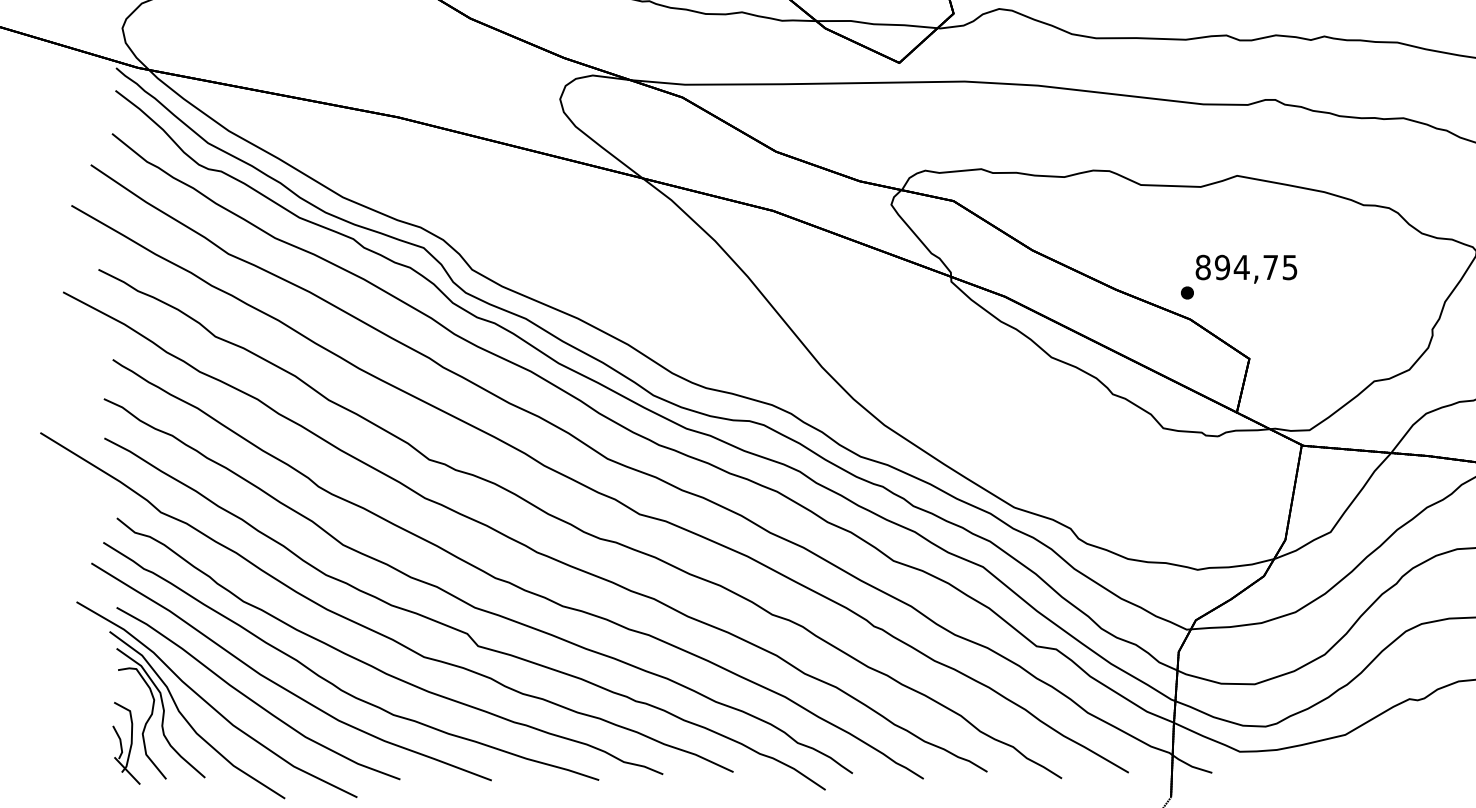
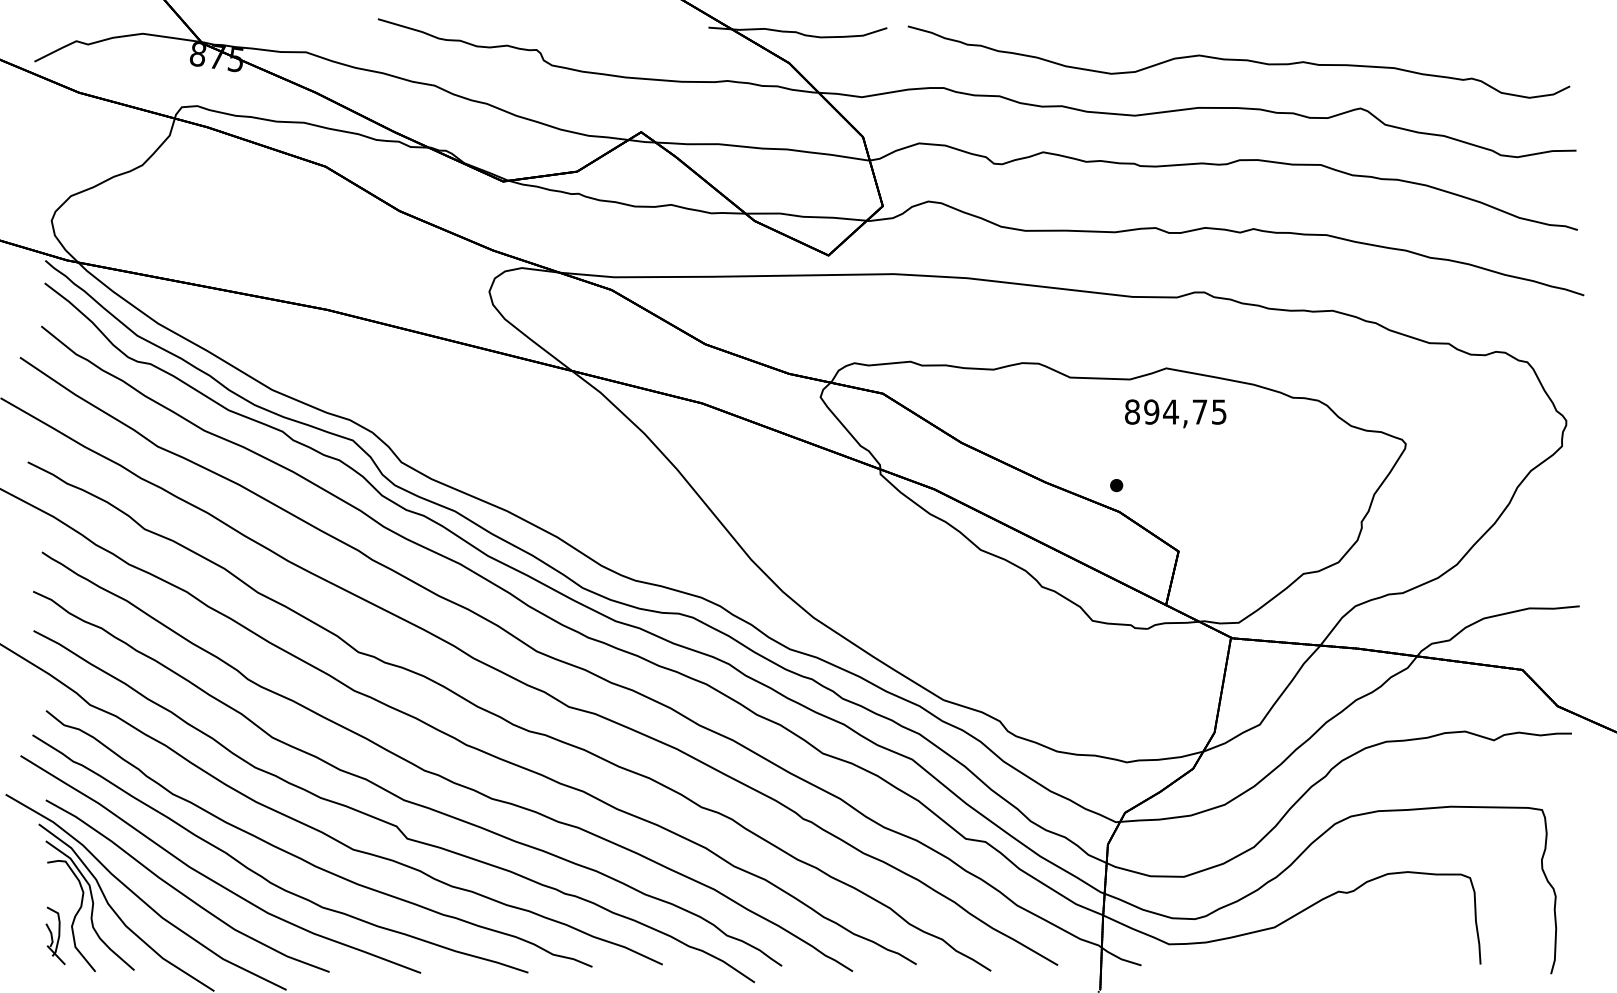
text: (1246, 268) -> (1175, 413), moved
part: (126, 742) -> (55, 935), size x0.7

